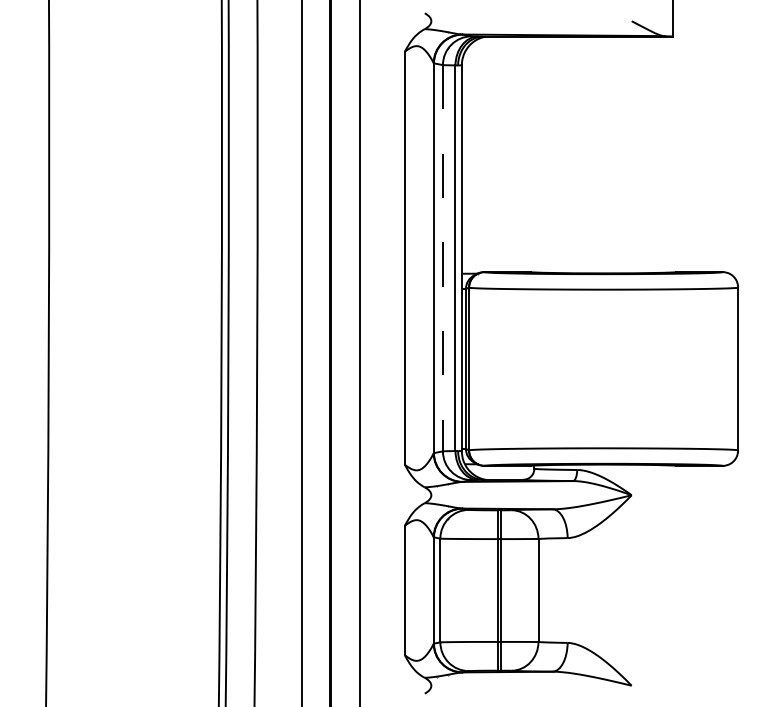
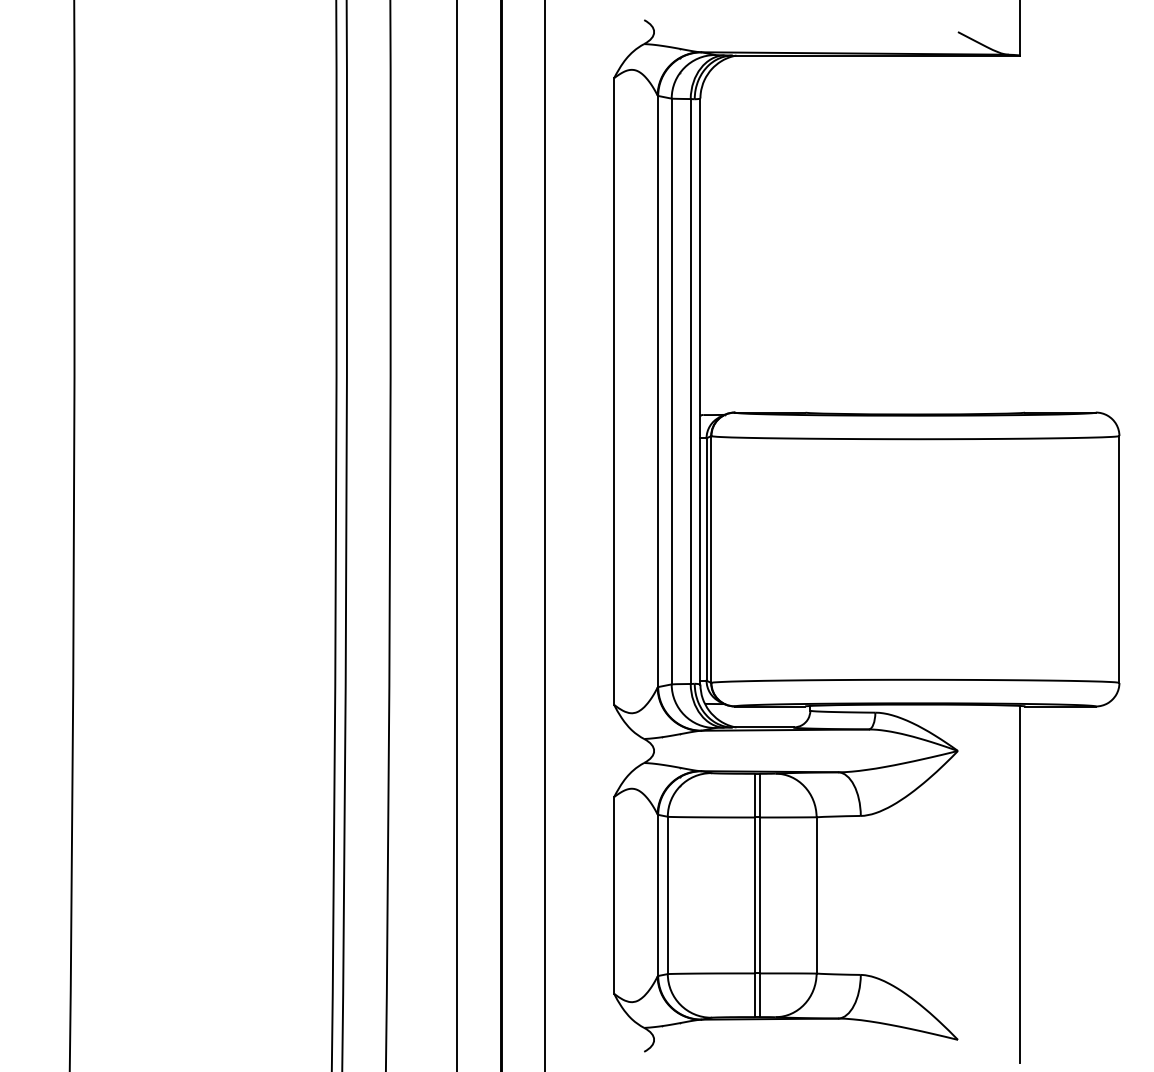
line: (442, 258) -> (671, 391), dashed -> solid
line: (672, 583) -> (1019, 884), added

